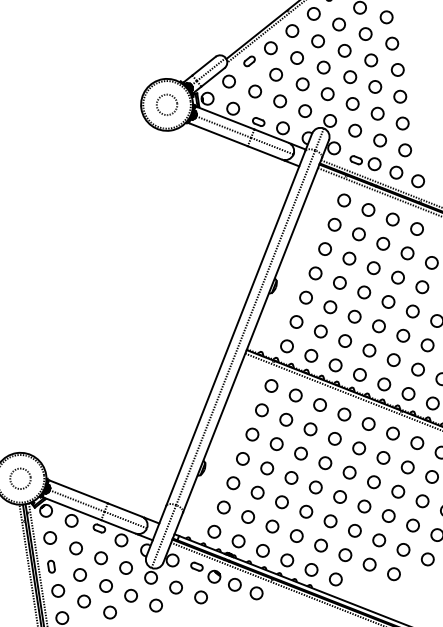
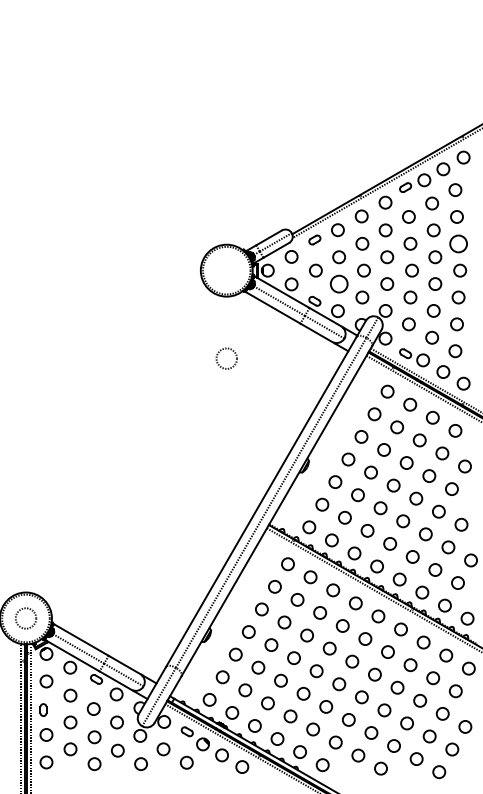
circle: (392, 43) -> (458, 243), size x1.4
circle: (279, 100) -> (338, 283), size x1.4
circle: (166, 104) -> (226, 358), moved

